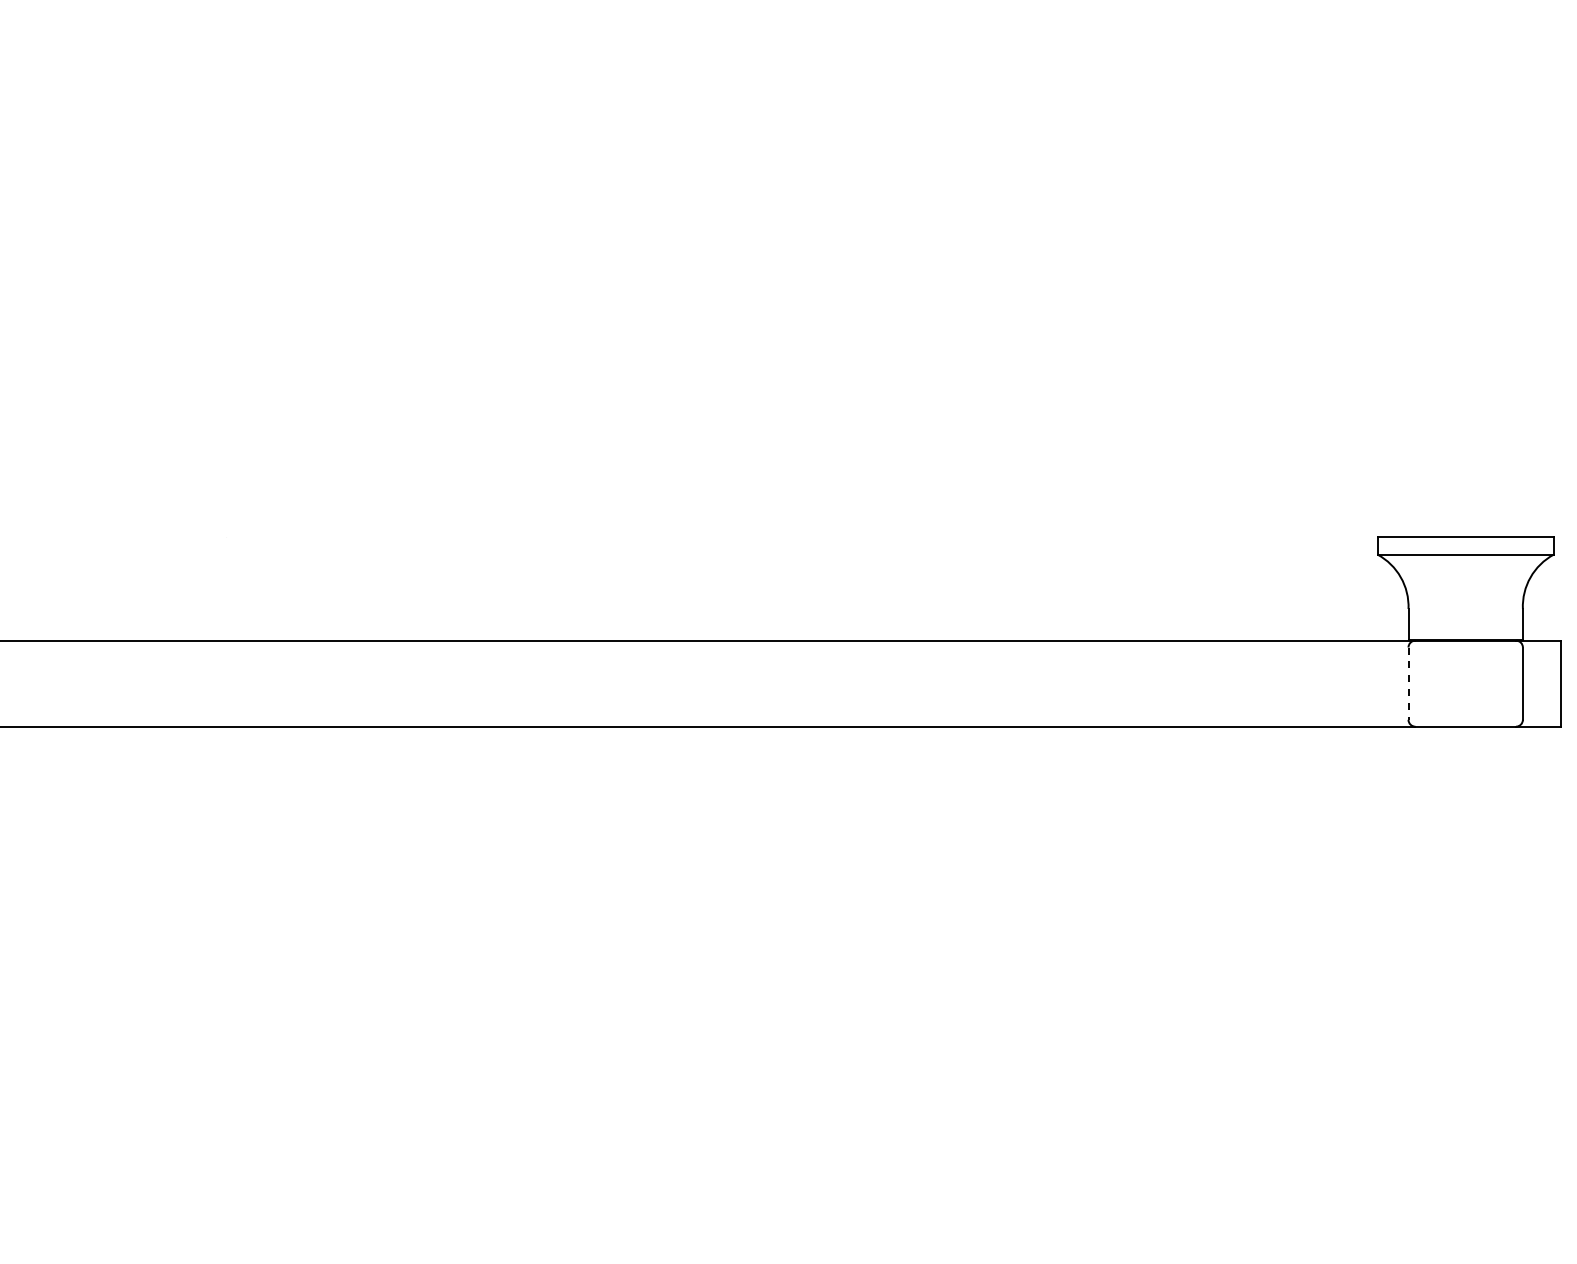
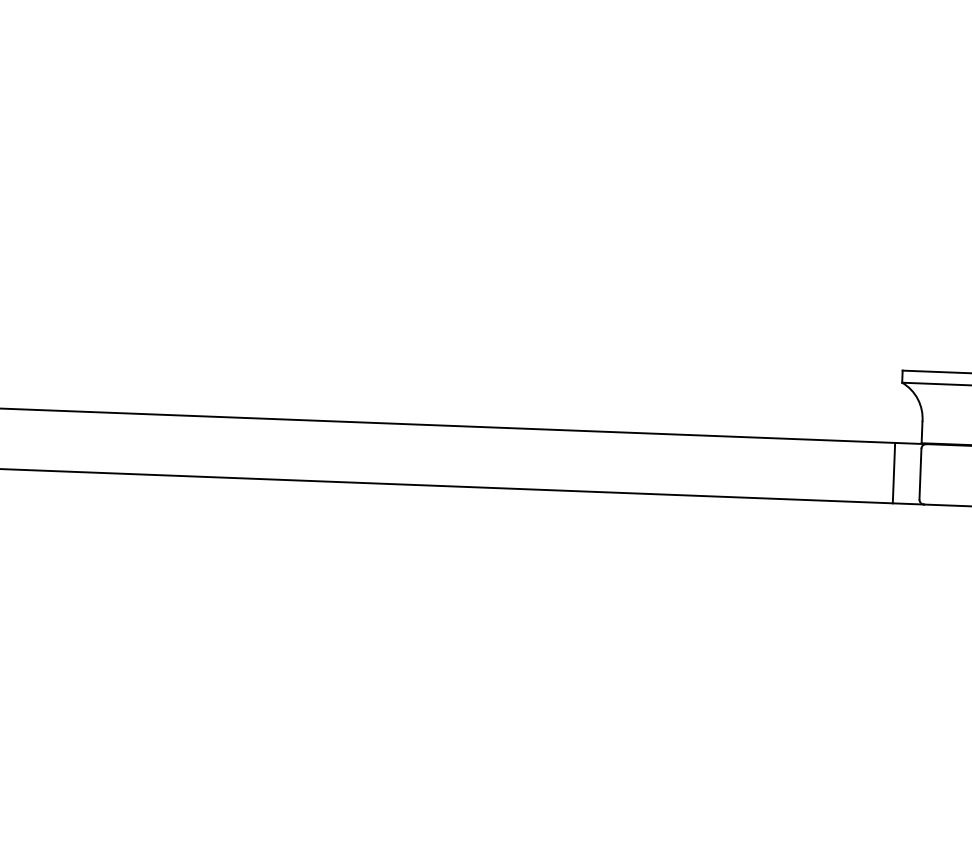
line: (1370, 683) -> (893, 473), added
line: (1408, 684) -> (920, 474), dashed -> solid

